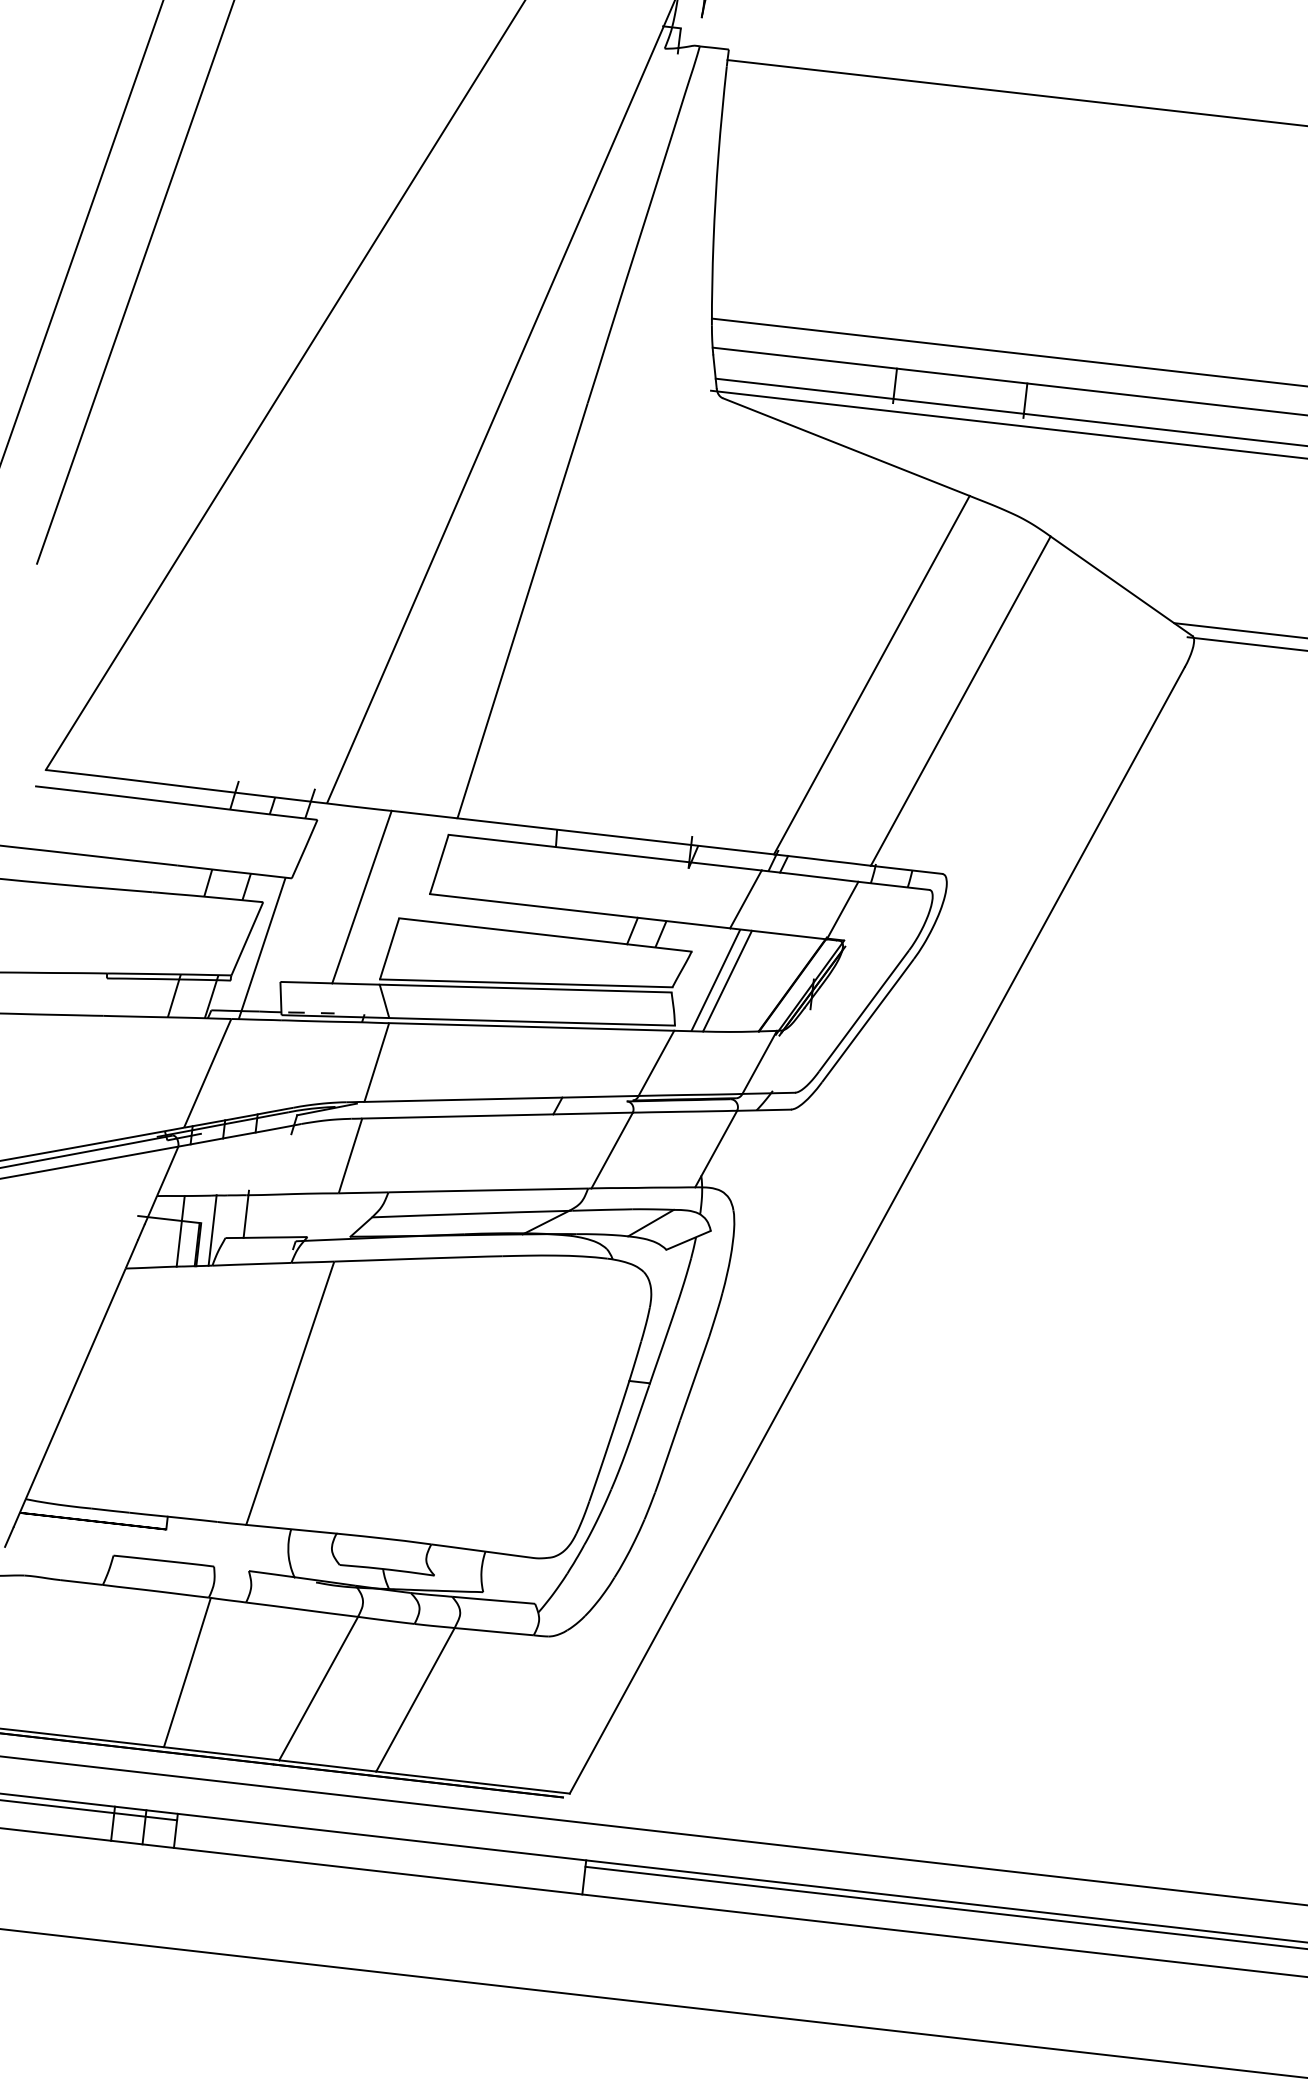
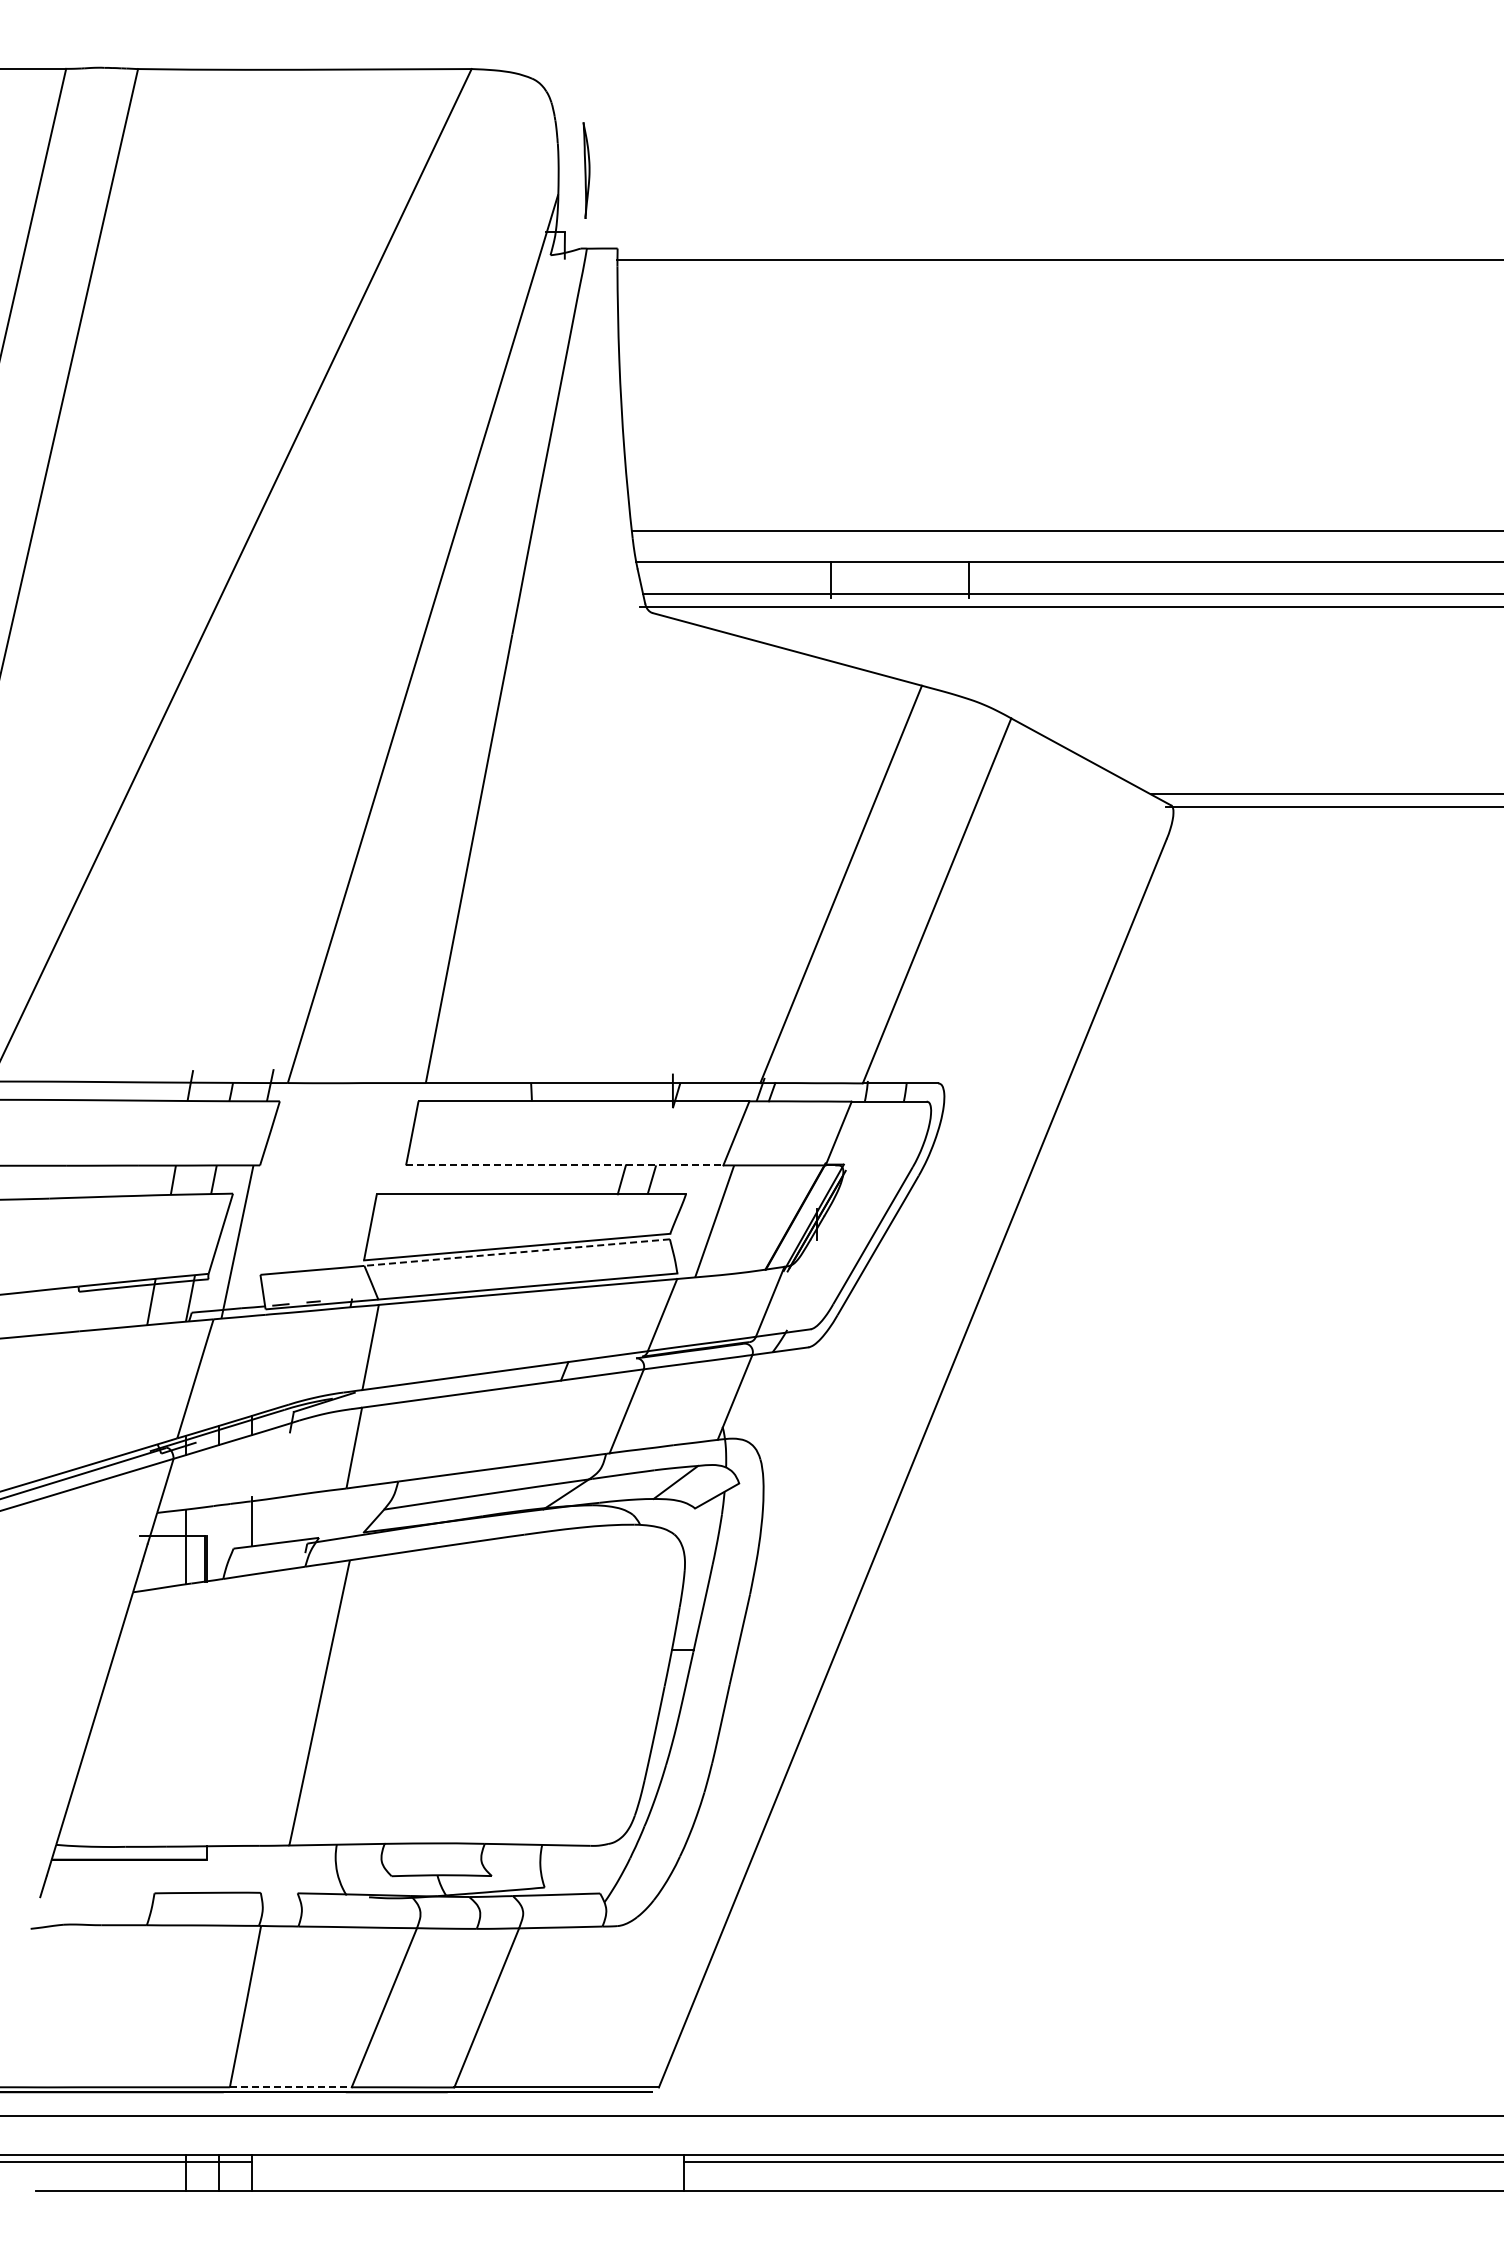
line: (362, 897) -> (335, 1176), removed
line: (579, 911) -> (564, 1165), solid -> dashed
line: (727, 980) -> (726, 1220), removed
line: (525, 988) -> (516, 1252), solid -> dashed
line: (212, 1229) -> (219, 1541), removed
line: (221, 1753) -> (290, 2087), solid -> dashed

